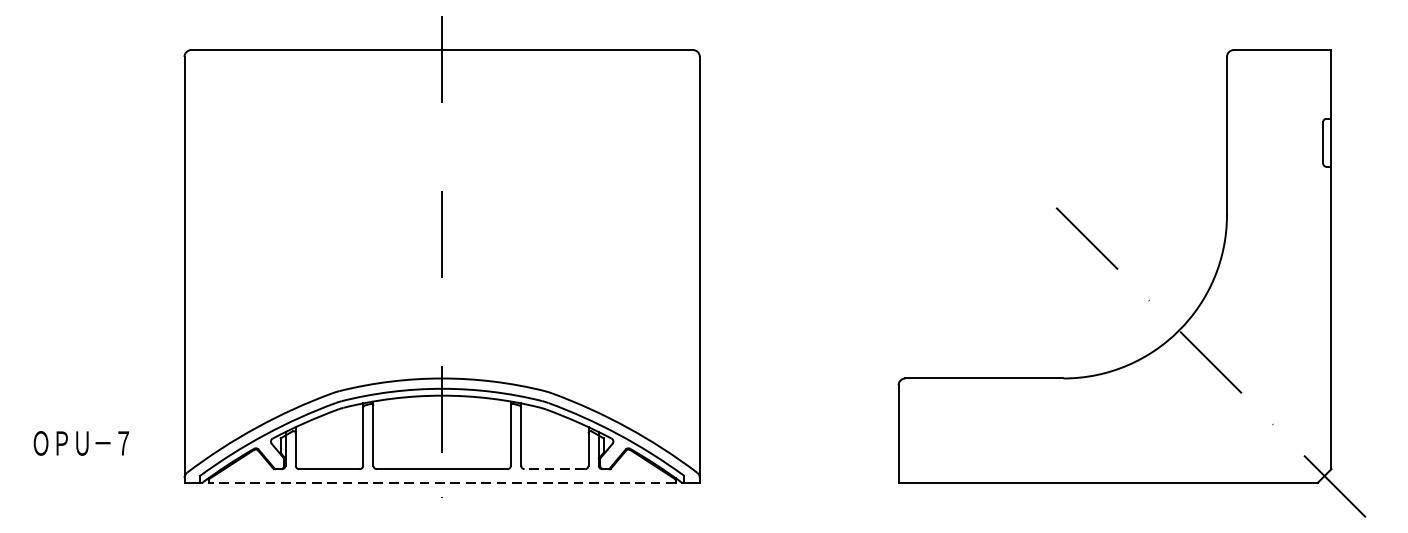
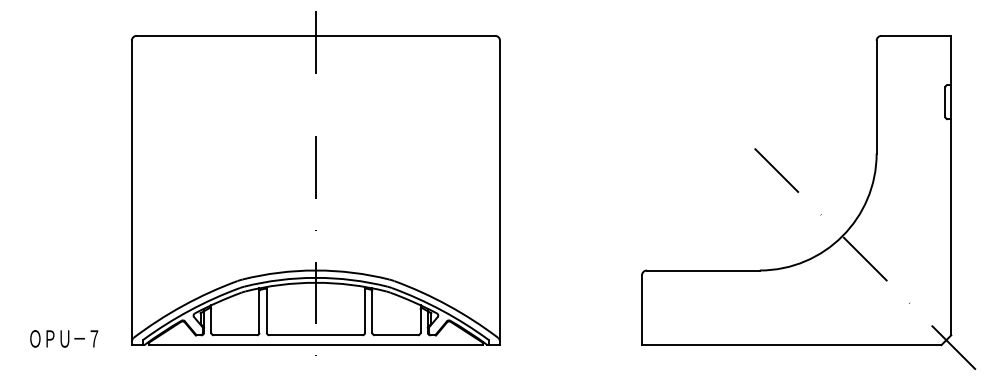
text: (81, 442) -> (64, 338), moved
line: (554, 469) -> (396, 335), dashed -> solid
line: (441, 483) -> (315, 345), dashed -> solid

